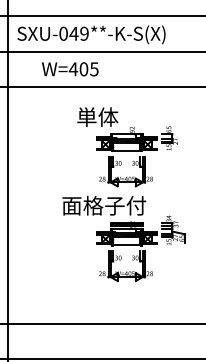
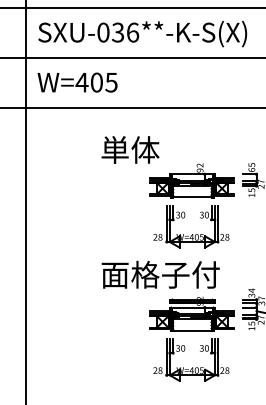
text: (78, 33) -> (124, 32), SXU-049**-K-S(X) -> SXU-036**-K-S(X)
text: (70, 69) -> (77, 82), moved
text: (97, 116) -> (130, 149), moved

